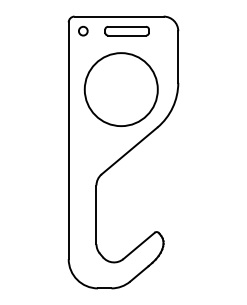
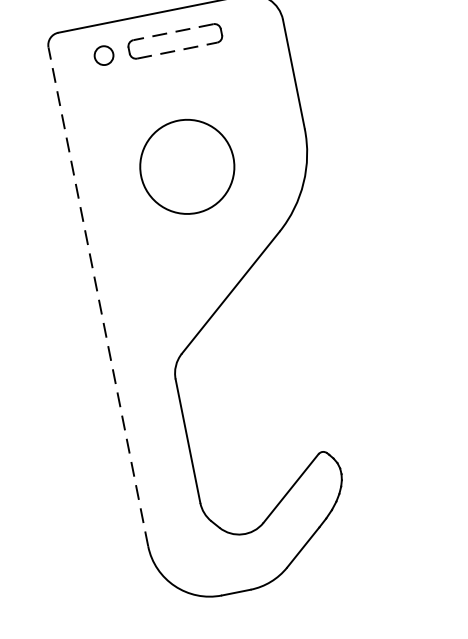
line: (127, 26) -> (174, 31), solid -> dashed
circle: (83, 30) -> (104, 54), moved
line: (127, 35) -> (177, 50), solid -> dashed
circle: (120, 89) -> (185, 167), size x0.6
line: (68, 140) -> (97, 296), solid -> dashed

